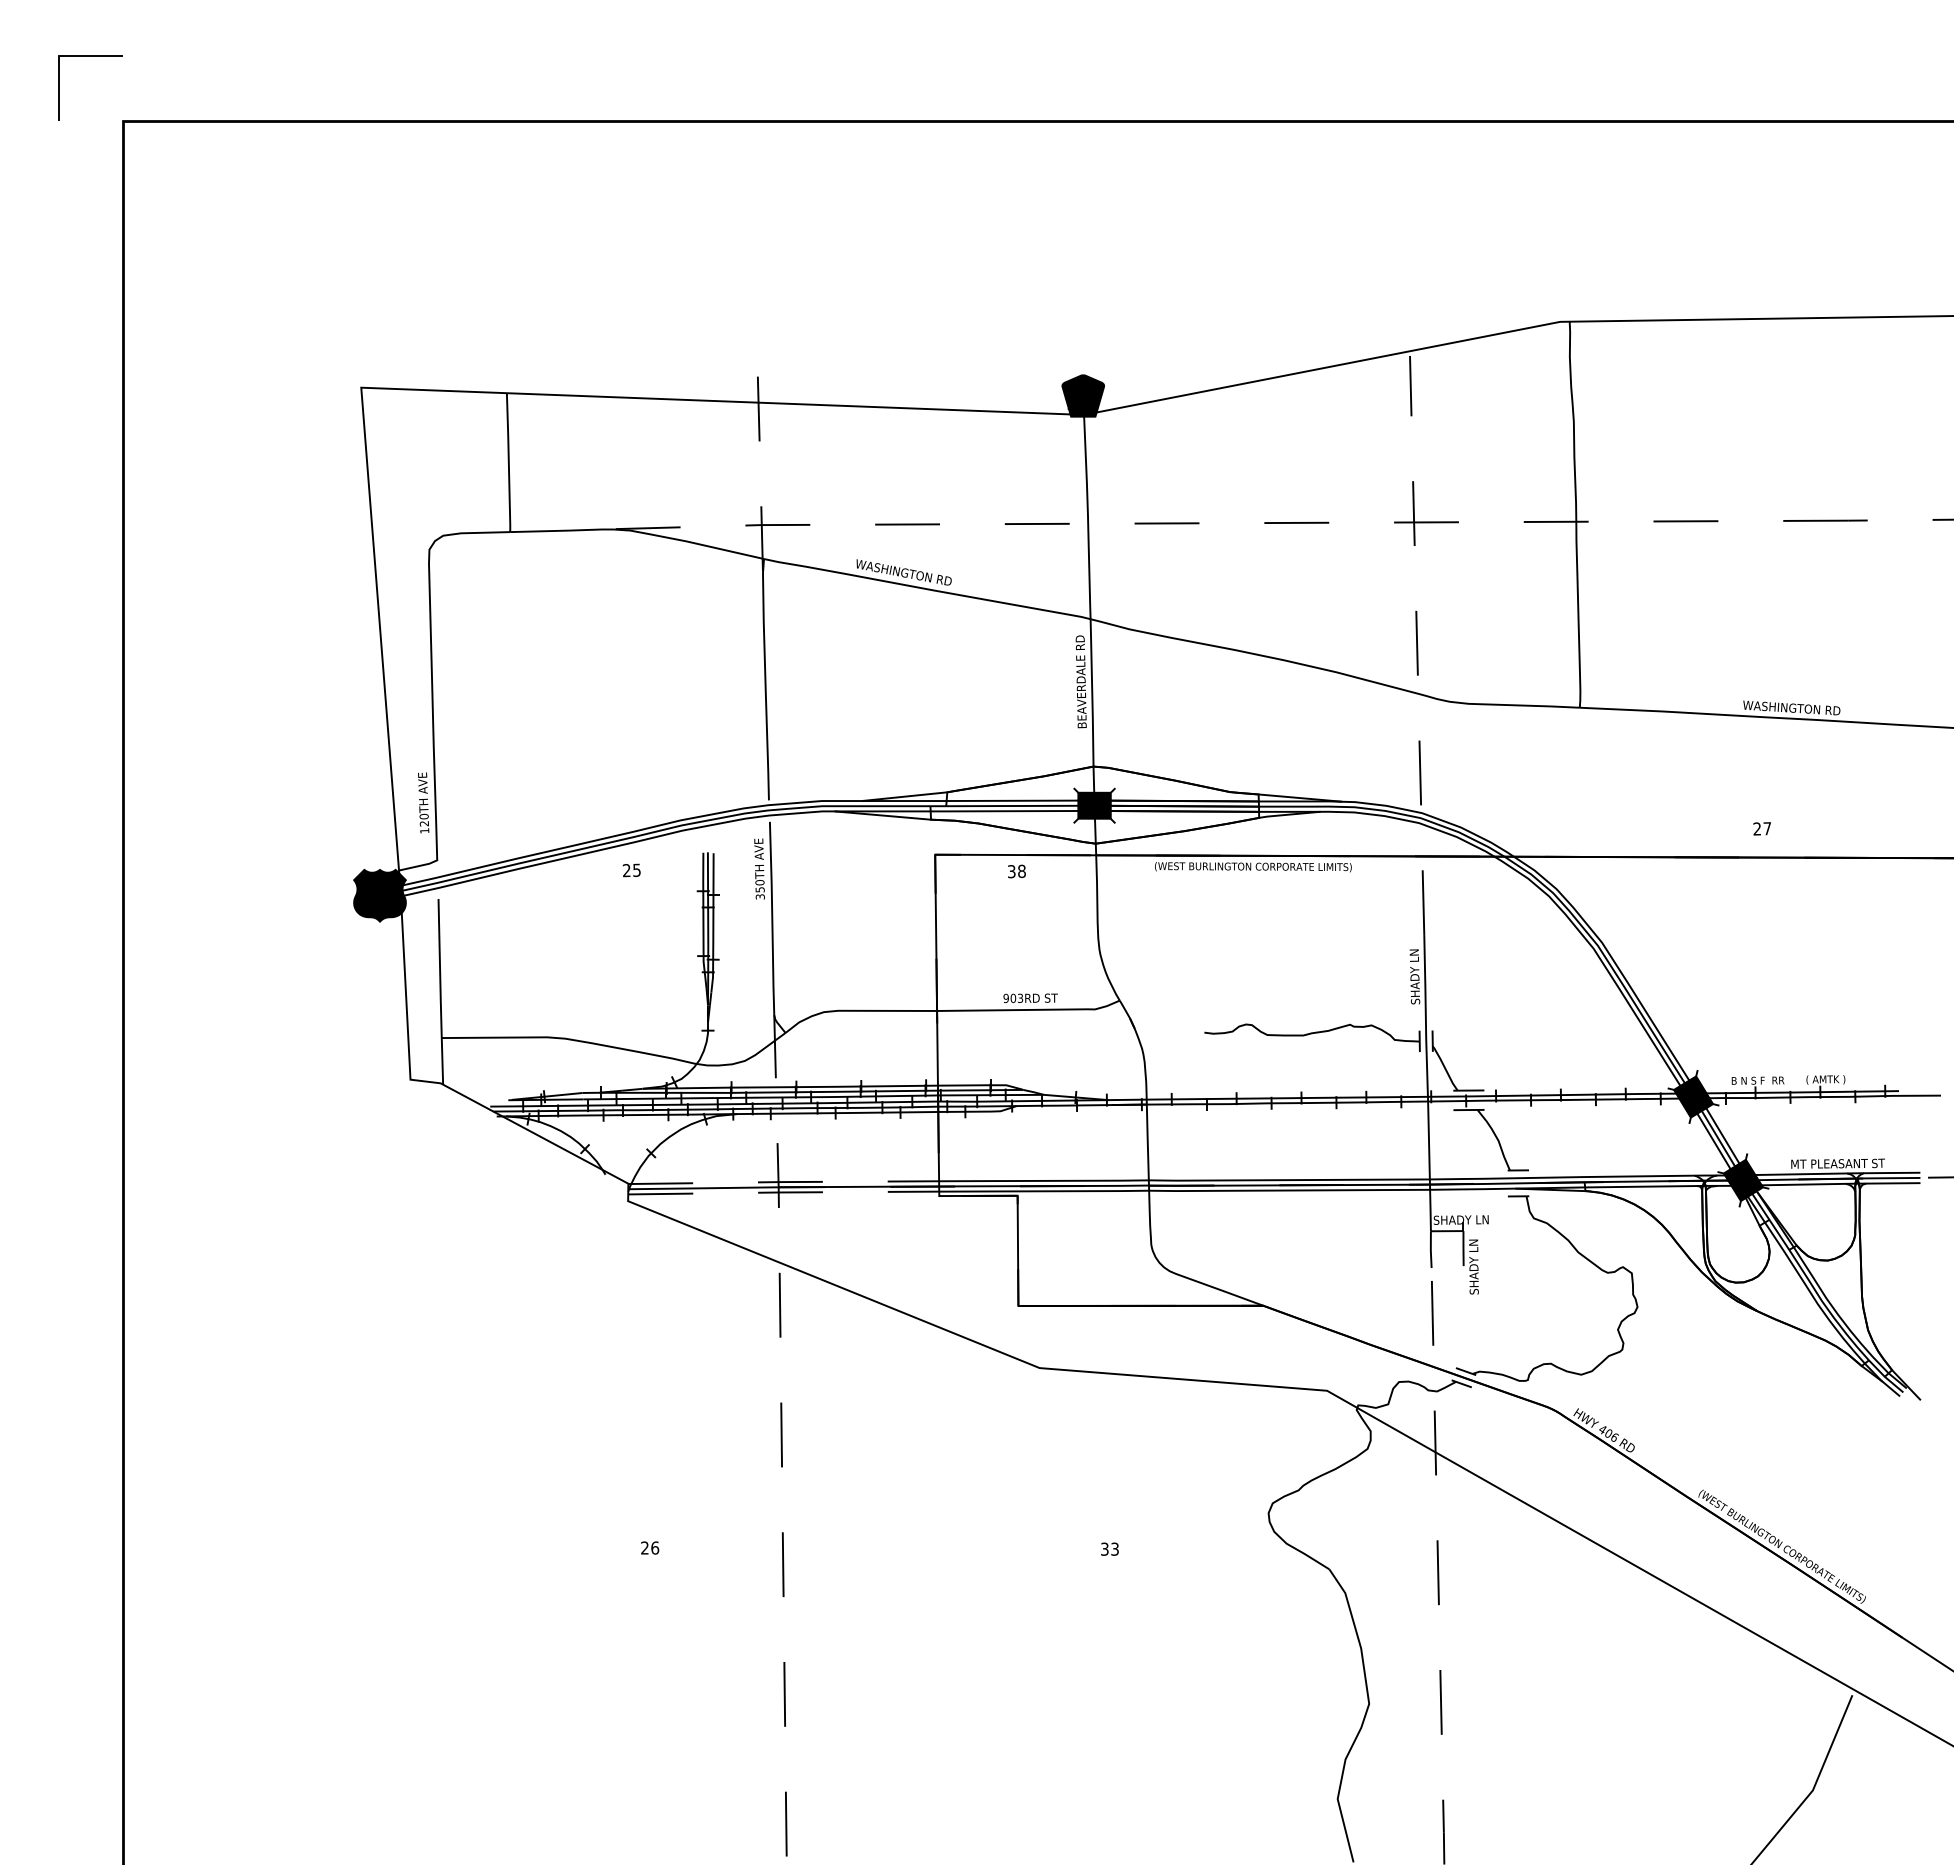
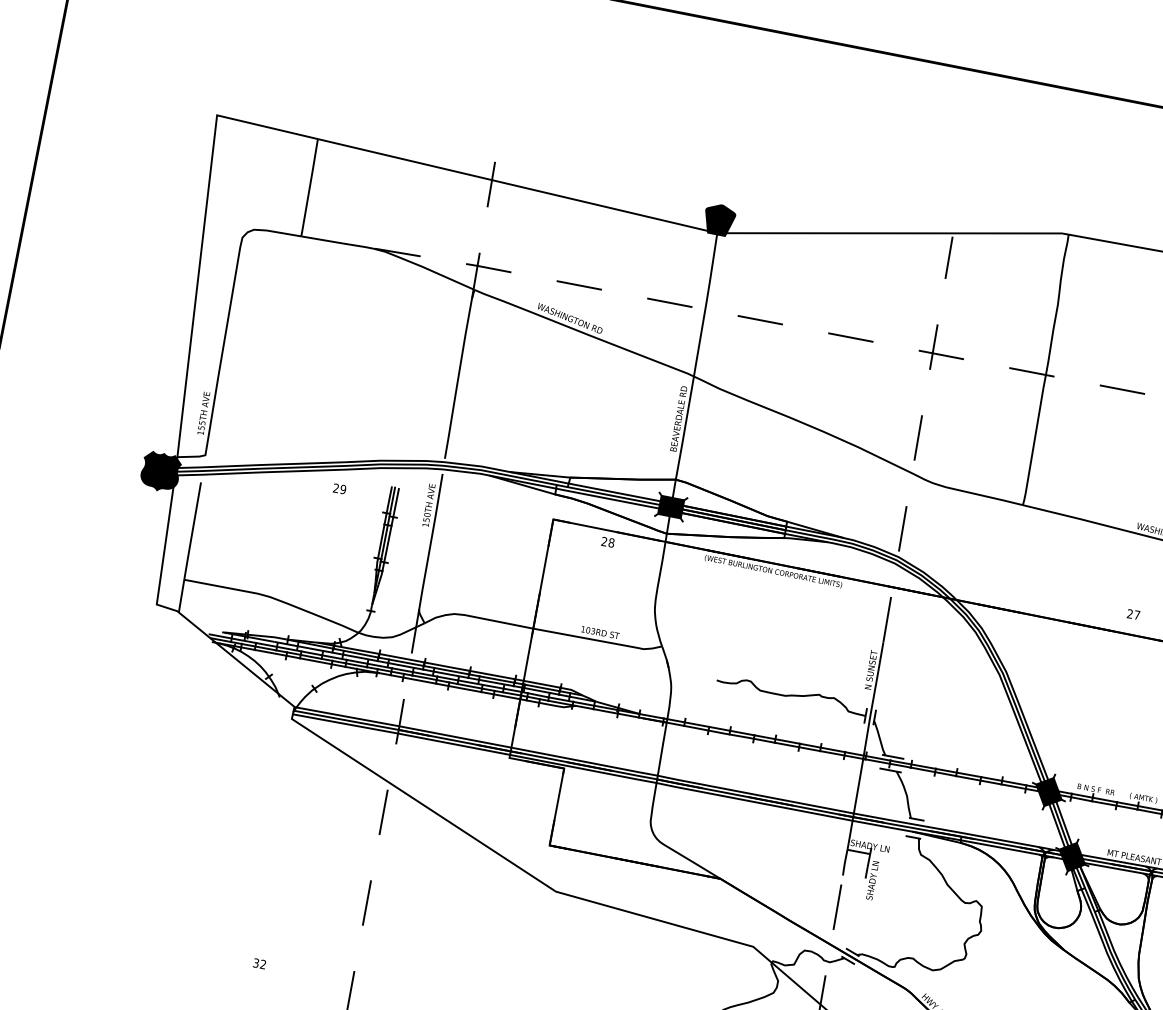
text: (424, 819) -> (202, 425), 120TH -> 155TH
text: (636, 869) -> (343, 488), 25 -> 29
text: (1011, 871) -> (604, 541), 38 -> 28
text: (759, 896) -> (425, 524), 350TH -> 150TH
text: (1414, 976) -> (870, 669), SHADY LN -> N SUNSET
text: (1005, 998) -> (582, 629), 903RD -> 103RD
line: (782, 1182) -> (402, 727), dashed -> solid
line: (782, 1192) -> (400, 734), dashed -> solid
text: (650, 1547) -> (260, 963), 26 -> 32

